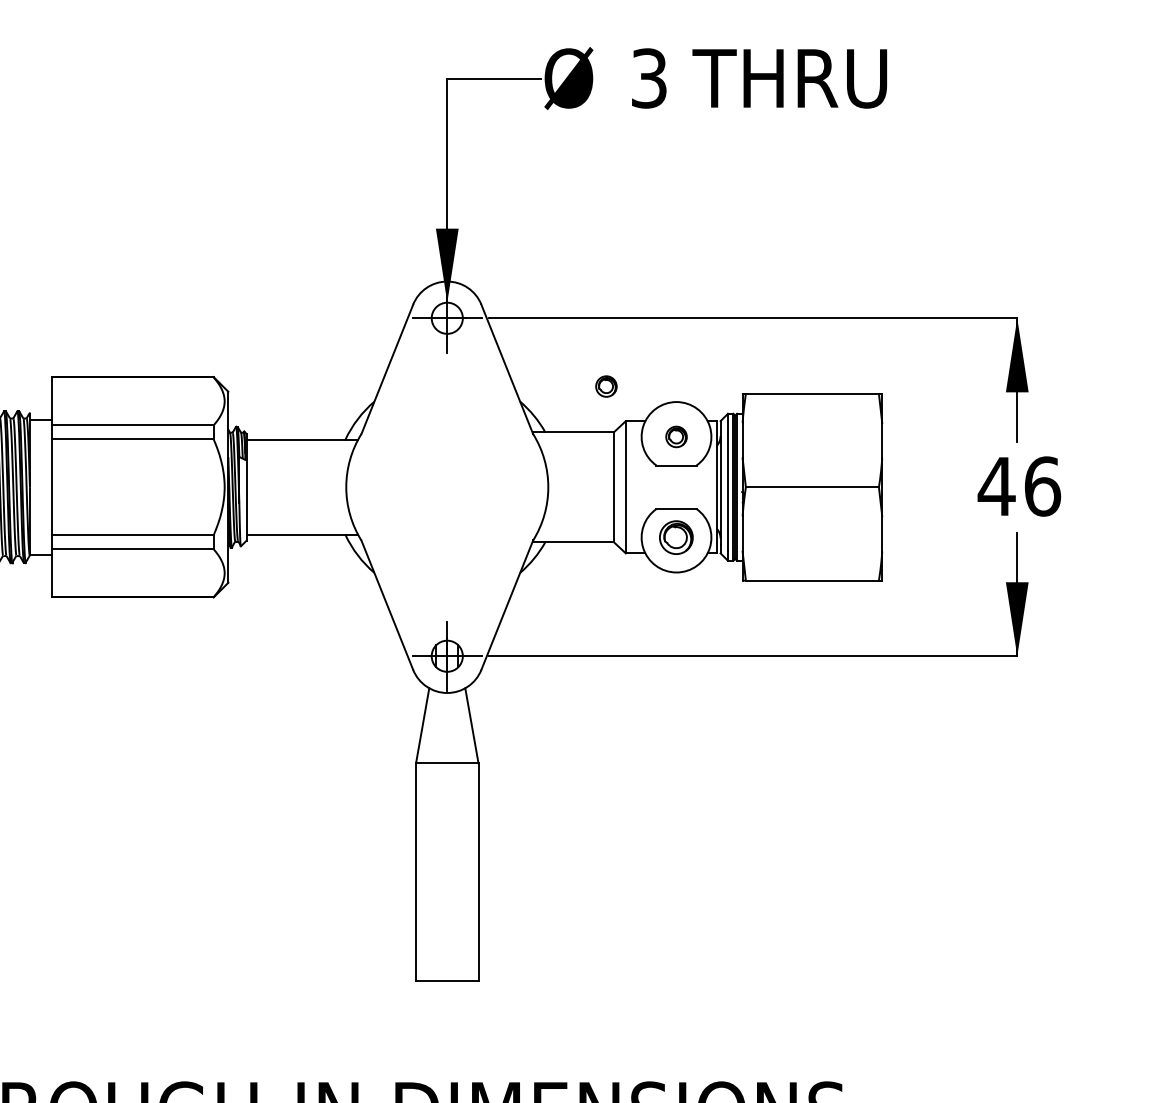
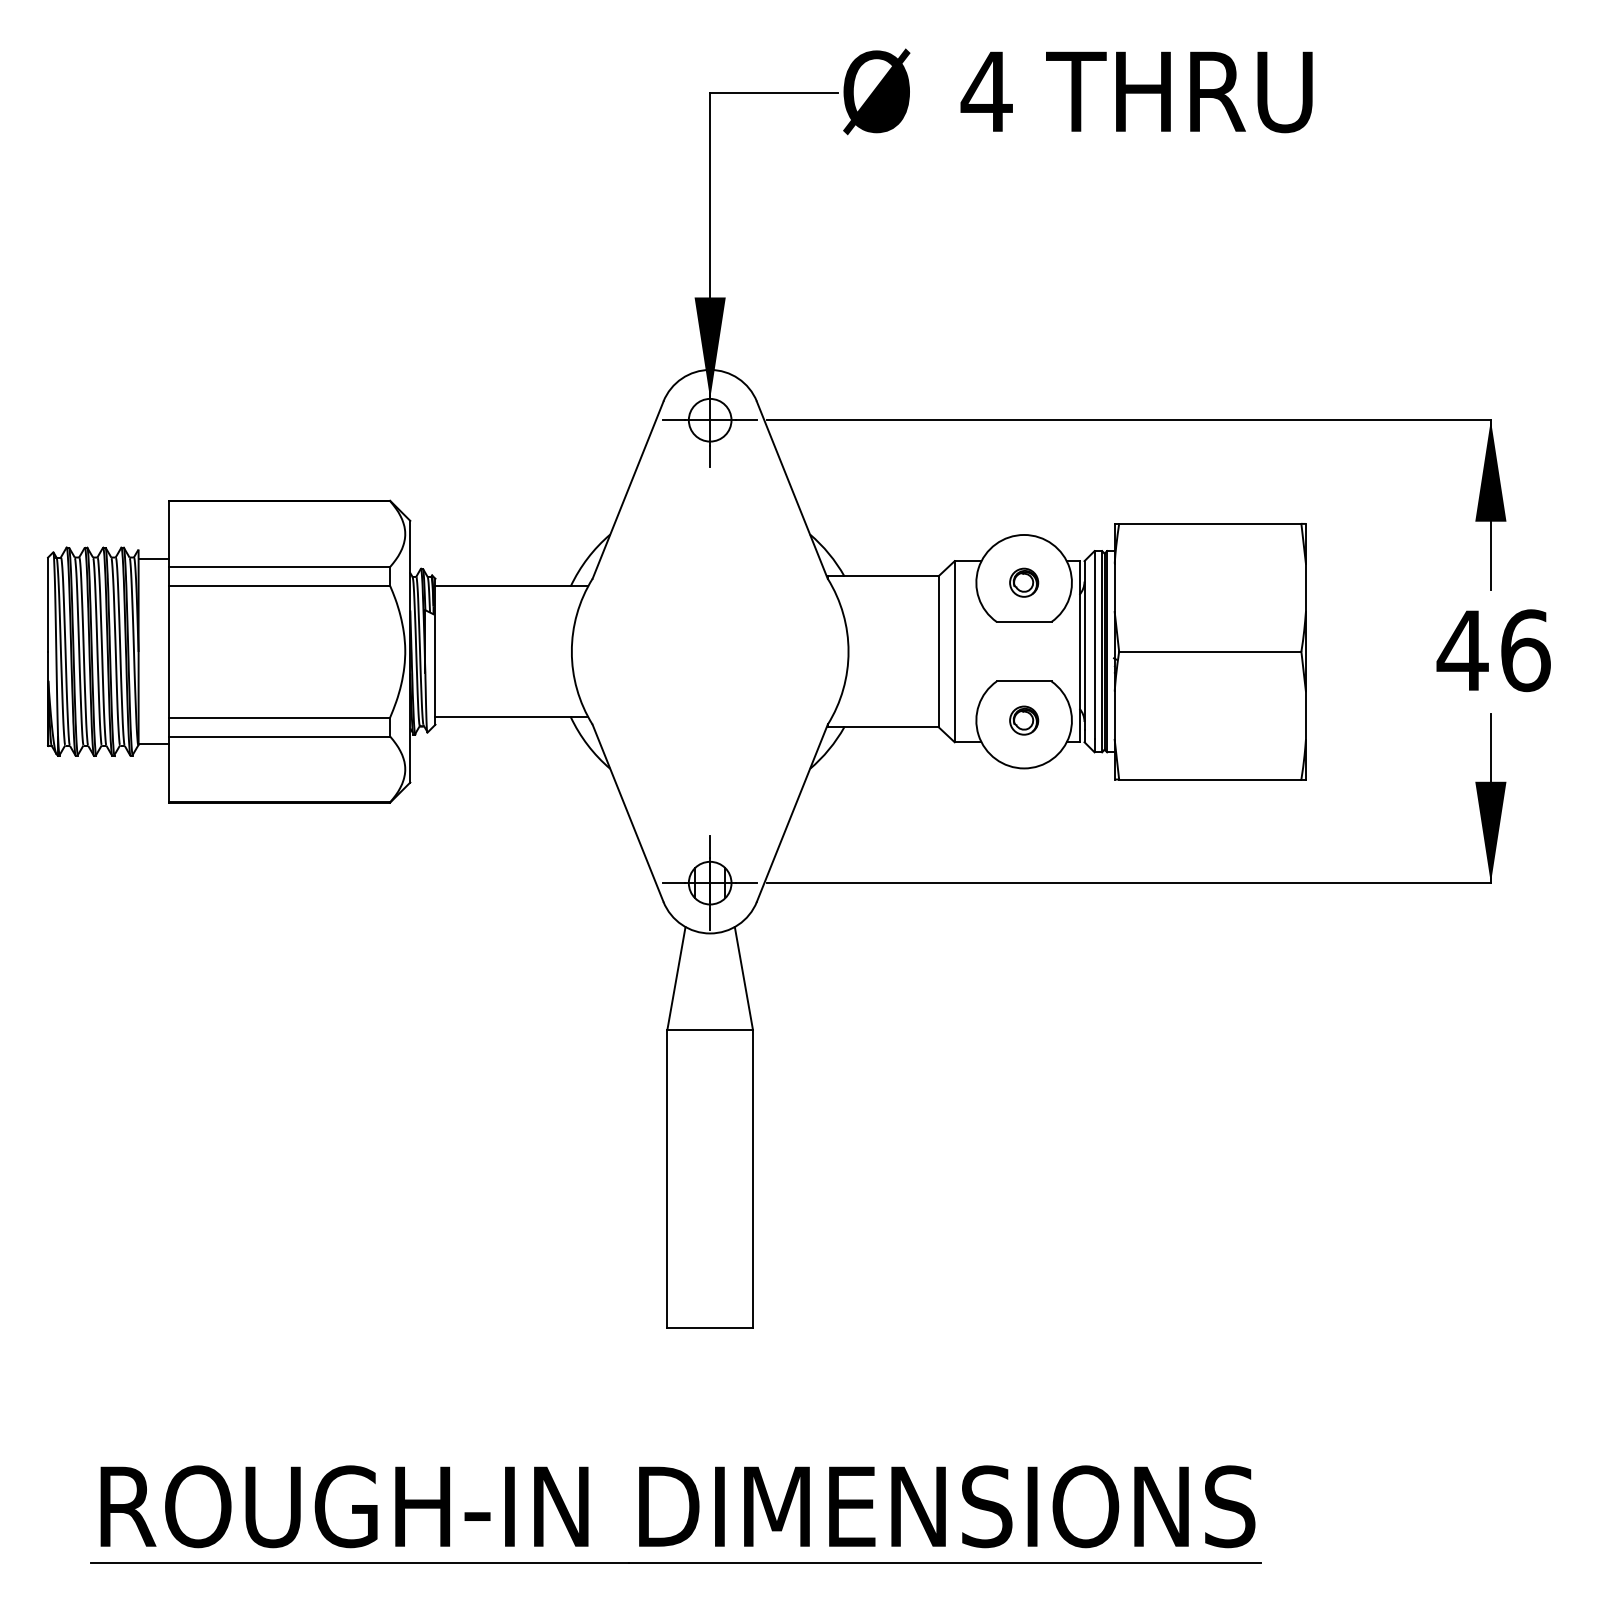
text: (649, 78) -> (986, 91), 3 -> 4
part: (606, 386) -> (928, 513), removed
part: (676, 537) -> (1024, 720), size x0.62

